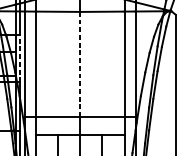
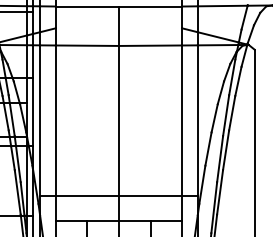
line: (19, 57) -> (32, 111), dashed -> solid
line: (80, 64) -> (118, 120), dashed -> solid

